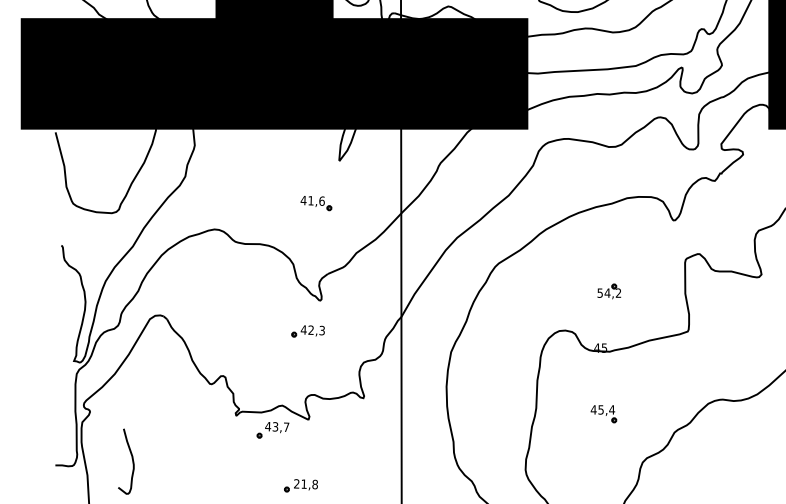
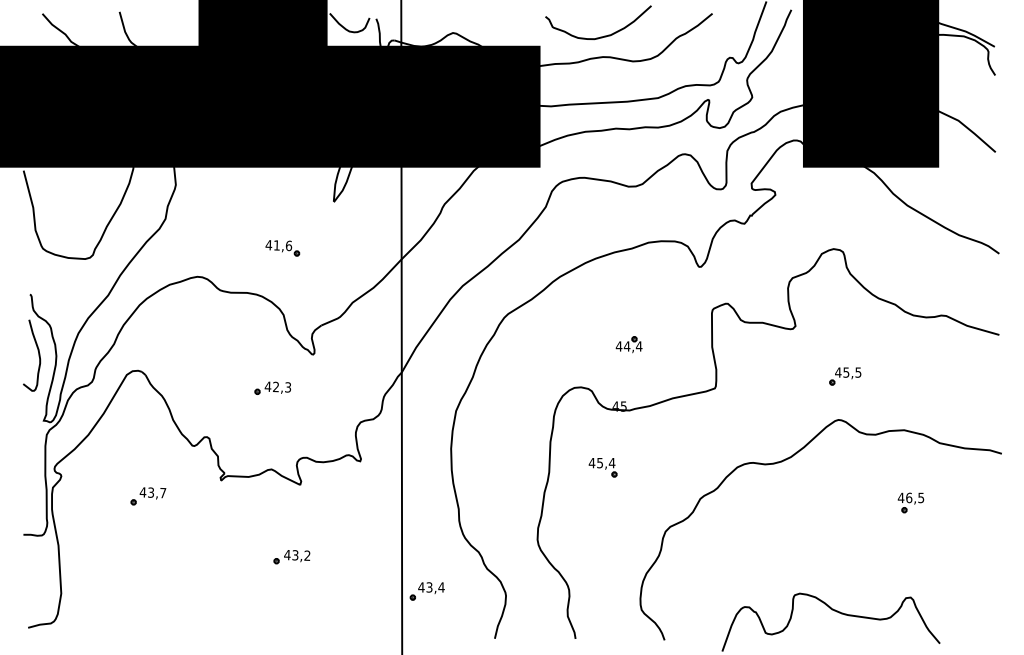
part: (316, 203) -> (282, 248), moved
text: (608, 293) -> (628, 346), 54,2 -> 44,4
part: (307, 330) -> (272, 387), moved
part: (603, 413) -> (602, 467), moved
part: (273, 430) -> (148, 496), moved
curve: (132, 461) -> (38, 355), moved
text: (306, 483) -> (297, 554), 21,8 -> 43,2

